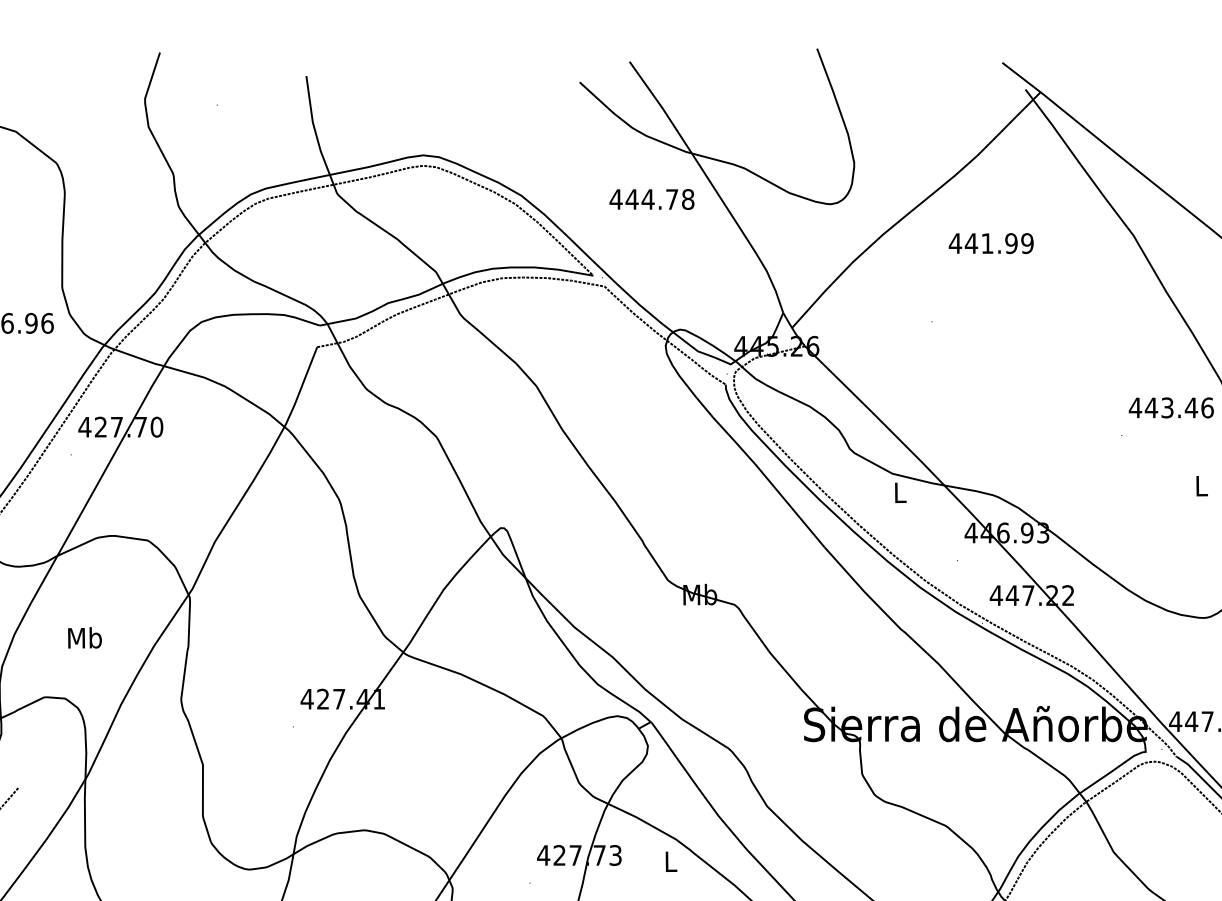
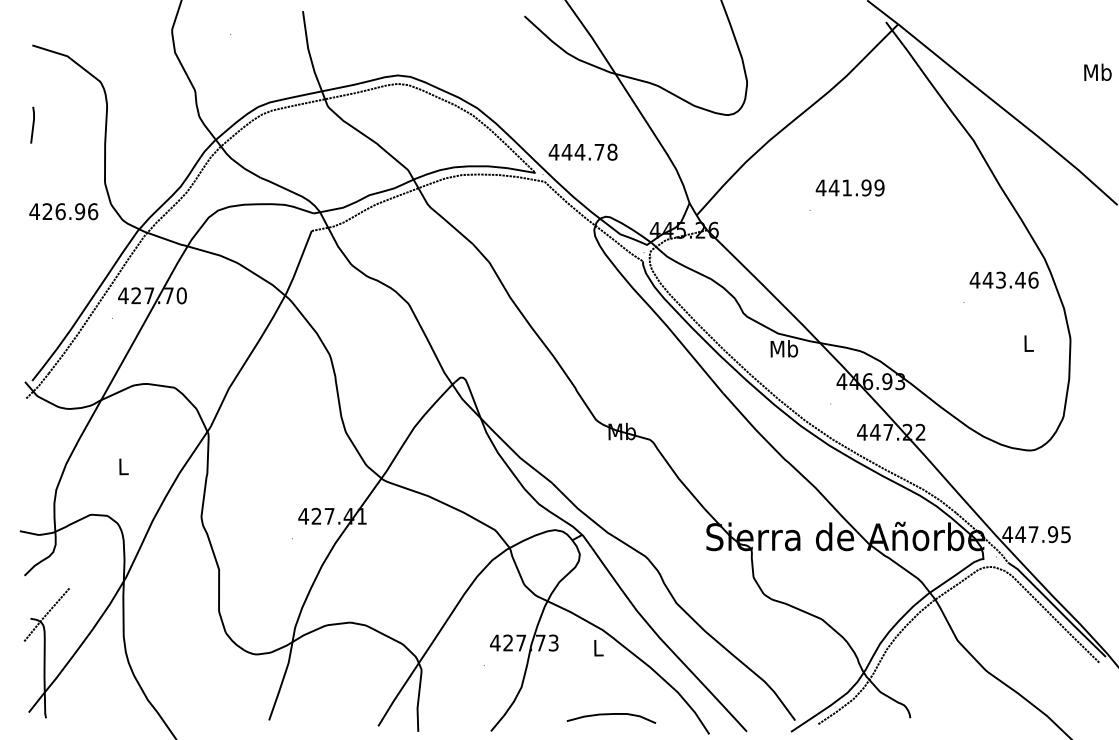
text: (651, 198) -> (582, 151), moved
text: (990, 242) -> (849, 187), moved
text: (900, 492) -> (784, 348), L -> Mb
text: (85, 637) -> (123, 466), Mb -> L

